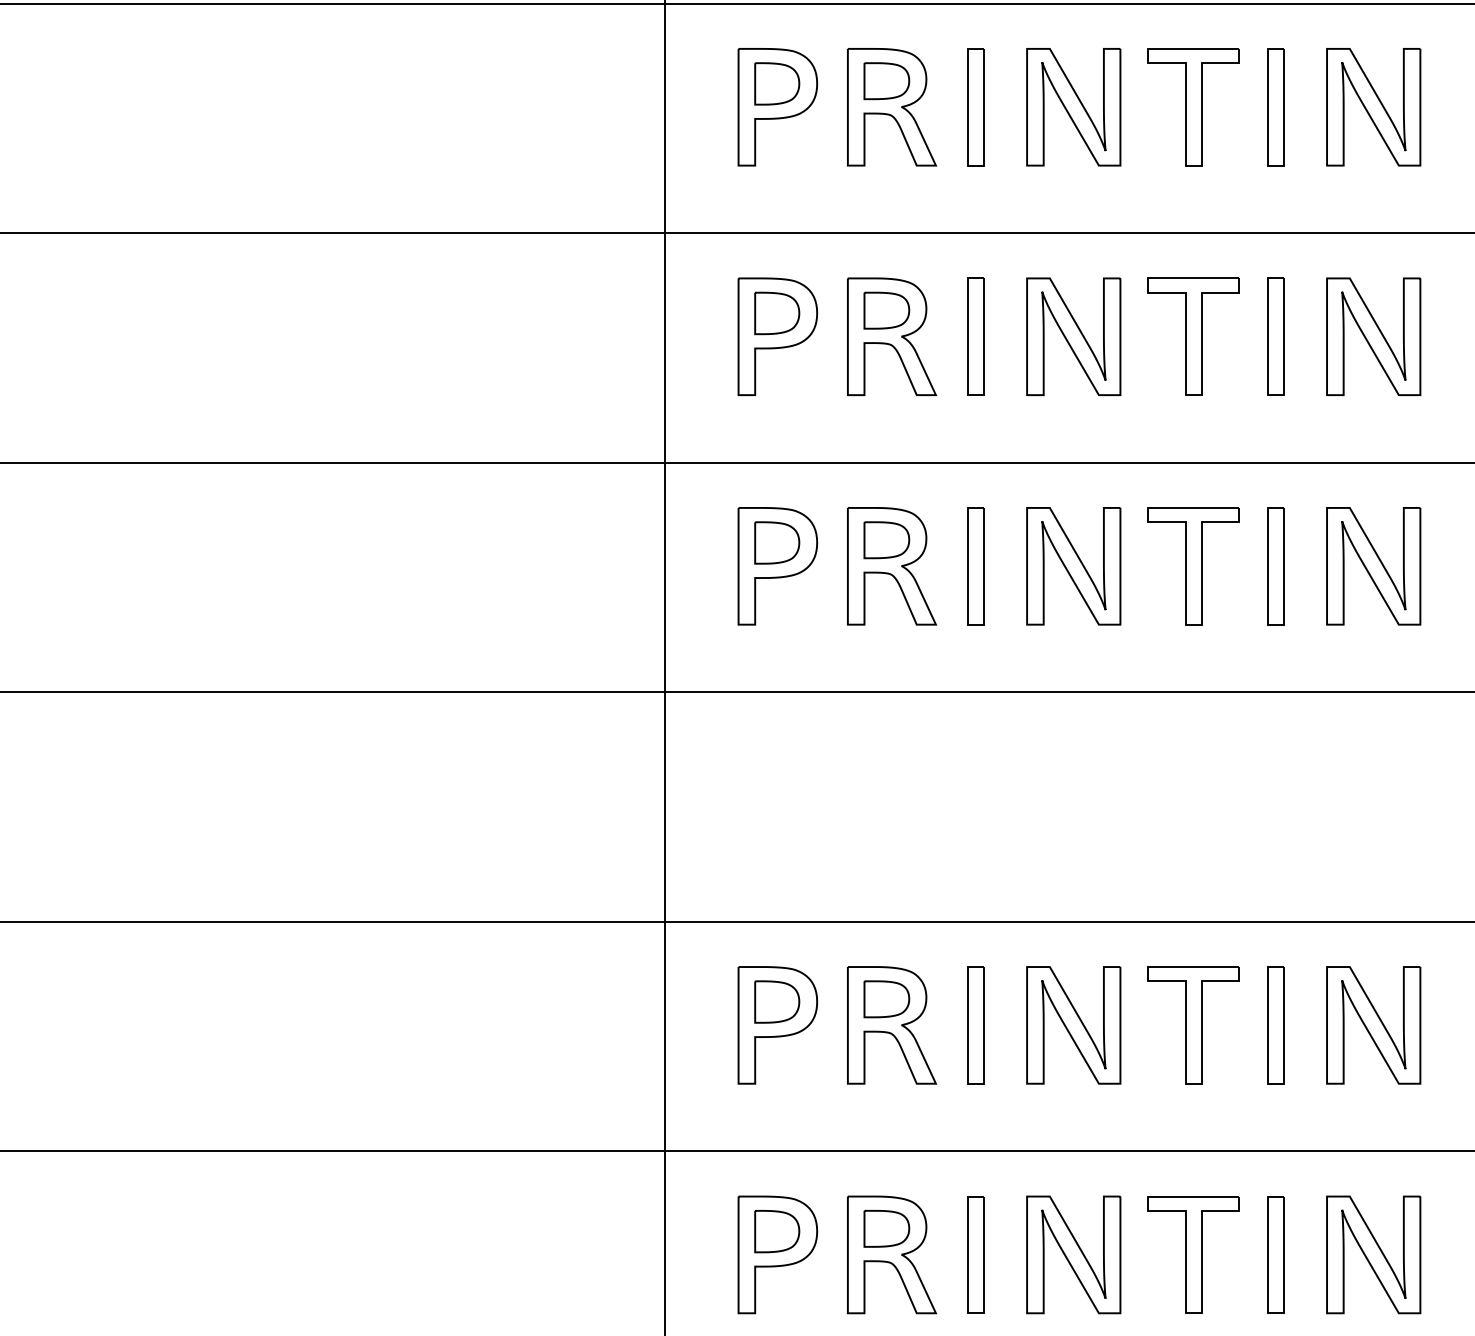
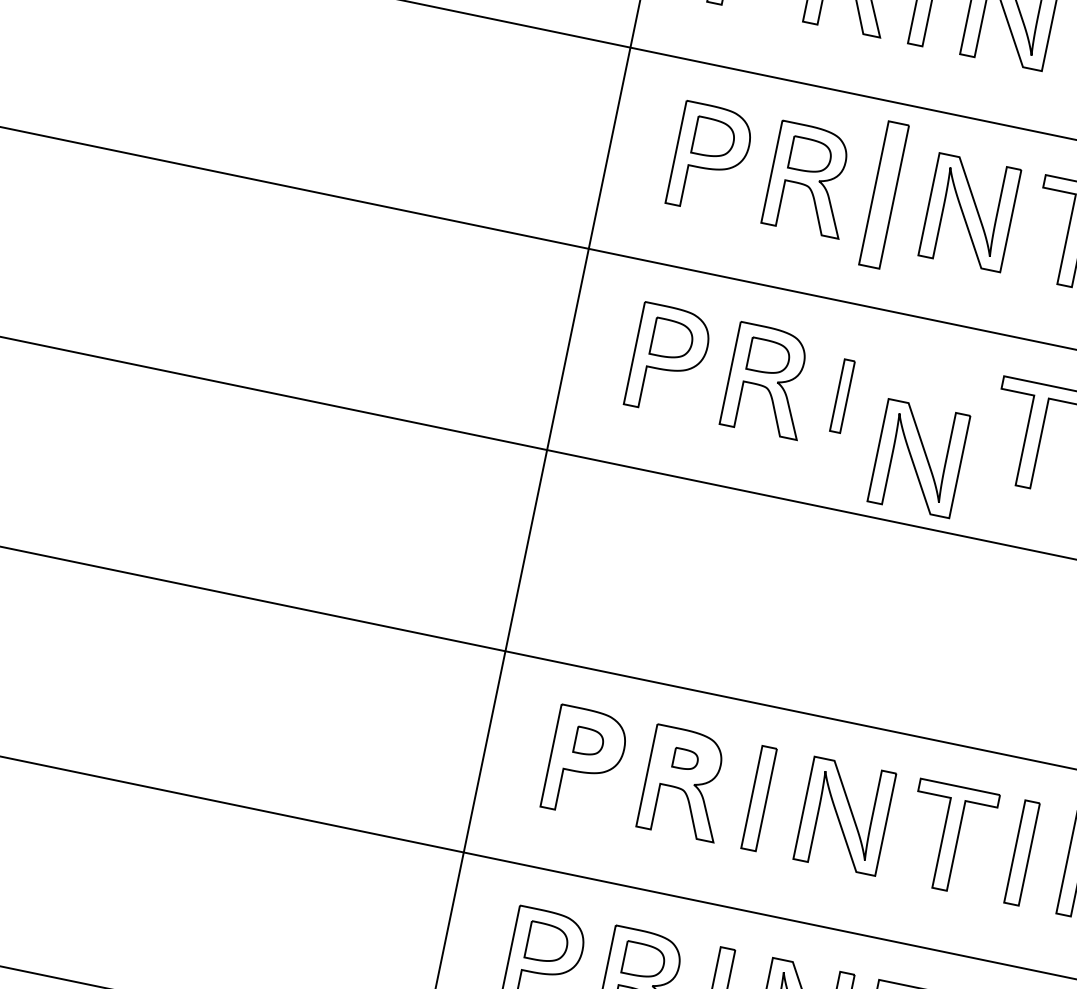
part: (975, 336) -> (883, 194), size x1.4
part: (975, 566) -> (842, 396), size x0.7
part: (1073, 566) -> (918, 458), moved
part: (886, 999) -> (685, 759), size x0.6
part: (777, 1001) -> (589, 741), size x0.7

